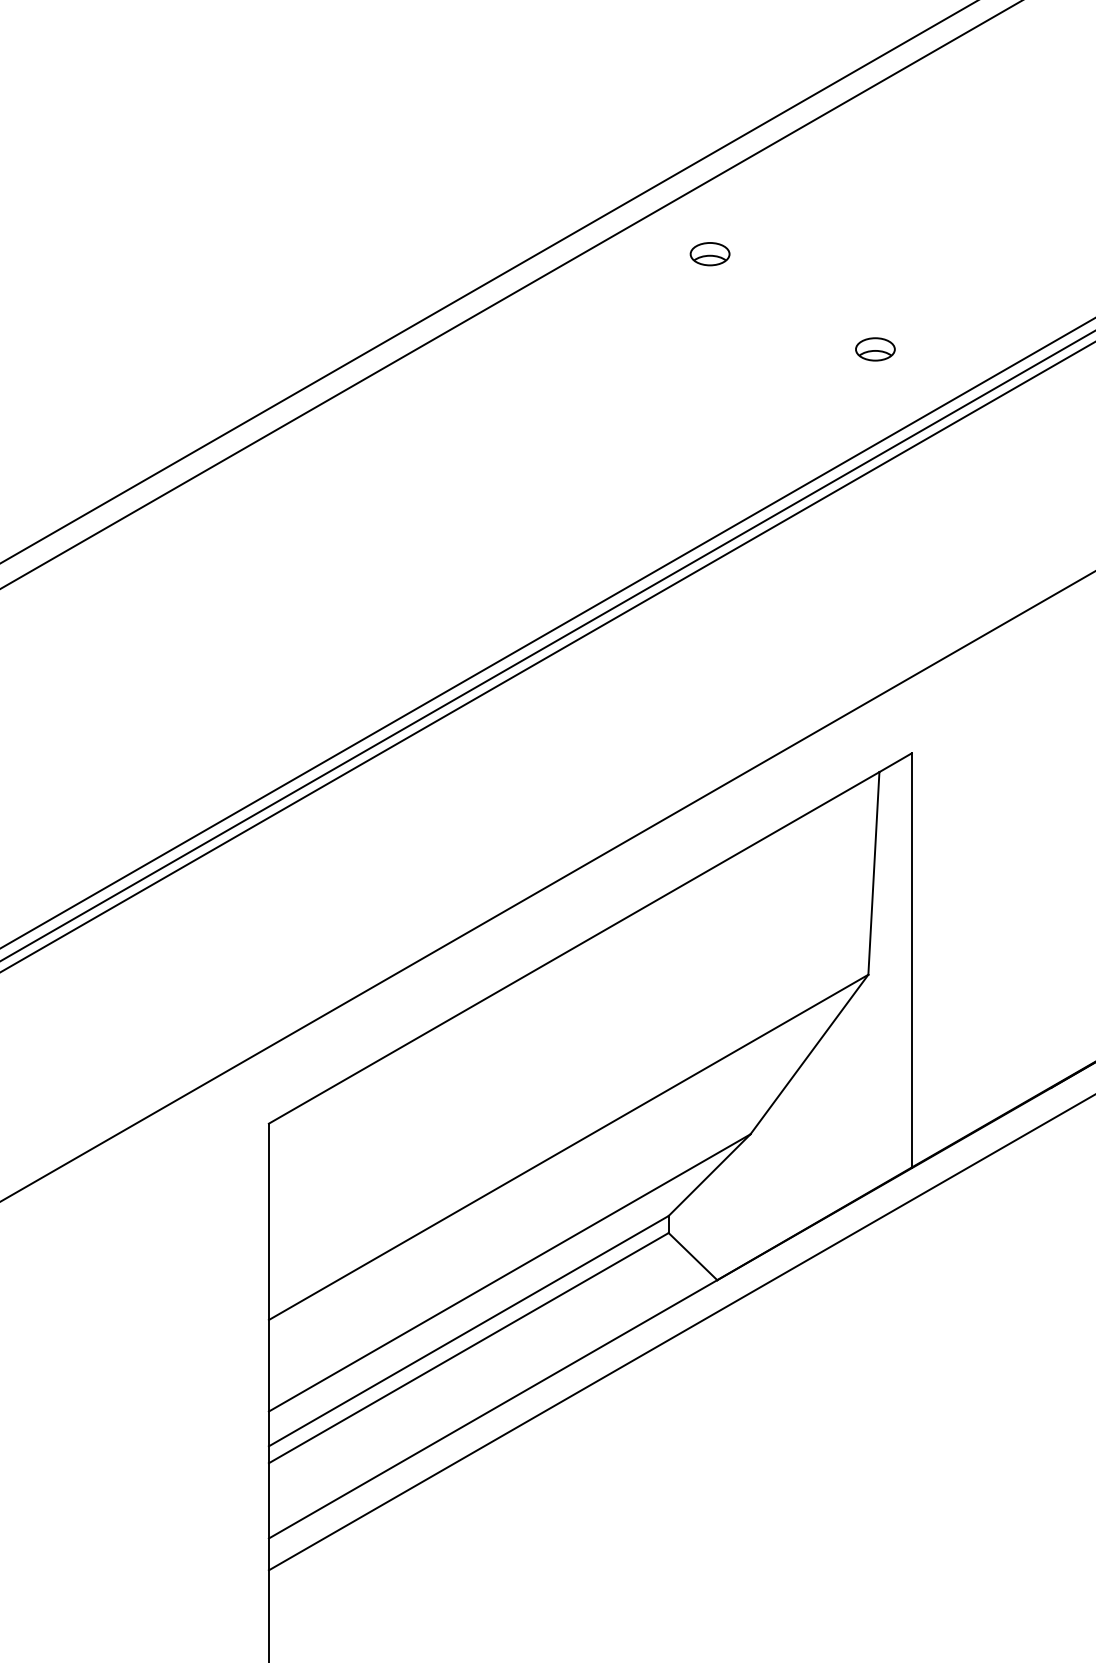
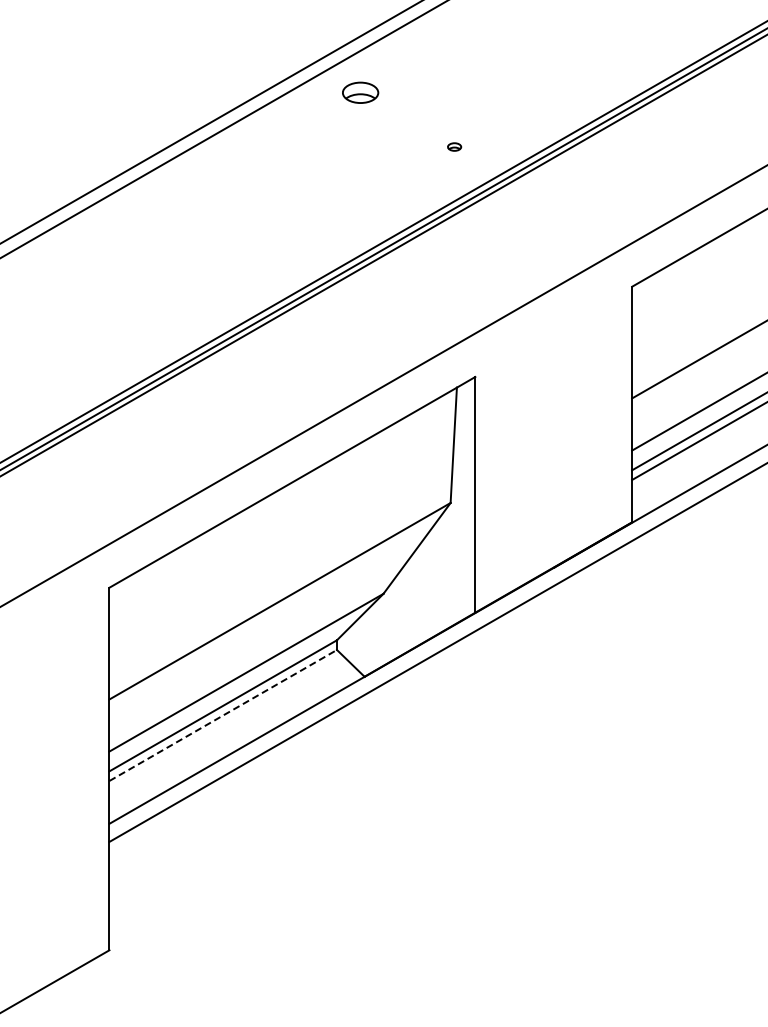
part: (710, 253) -> (360, 92), size x1.6
part: (875, 348) -> (454, 146), size x0.6
line: (469, 1348) -> (223, 715), solid -> dashed

